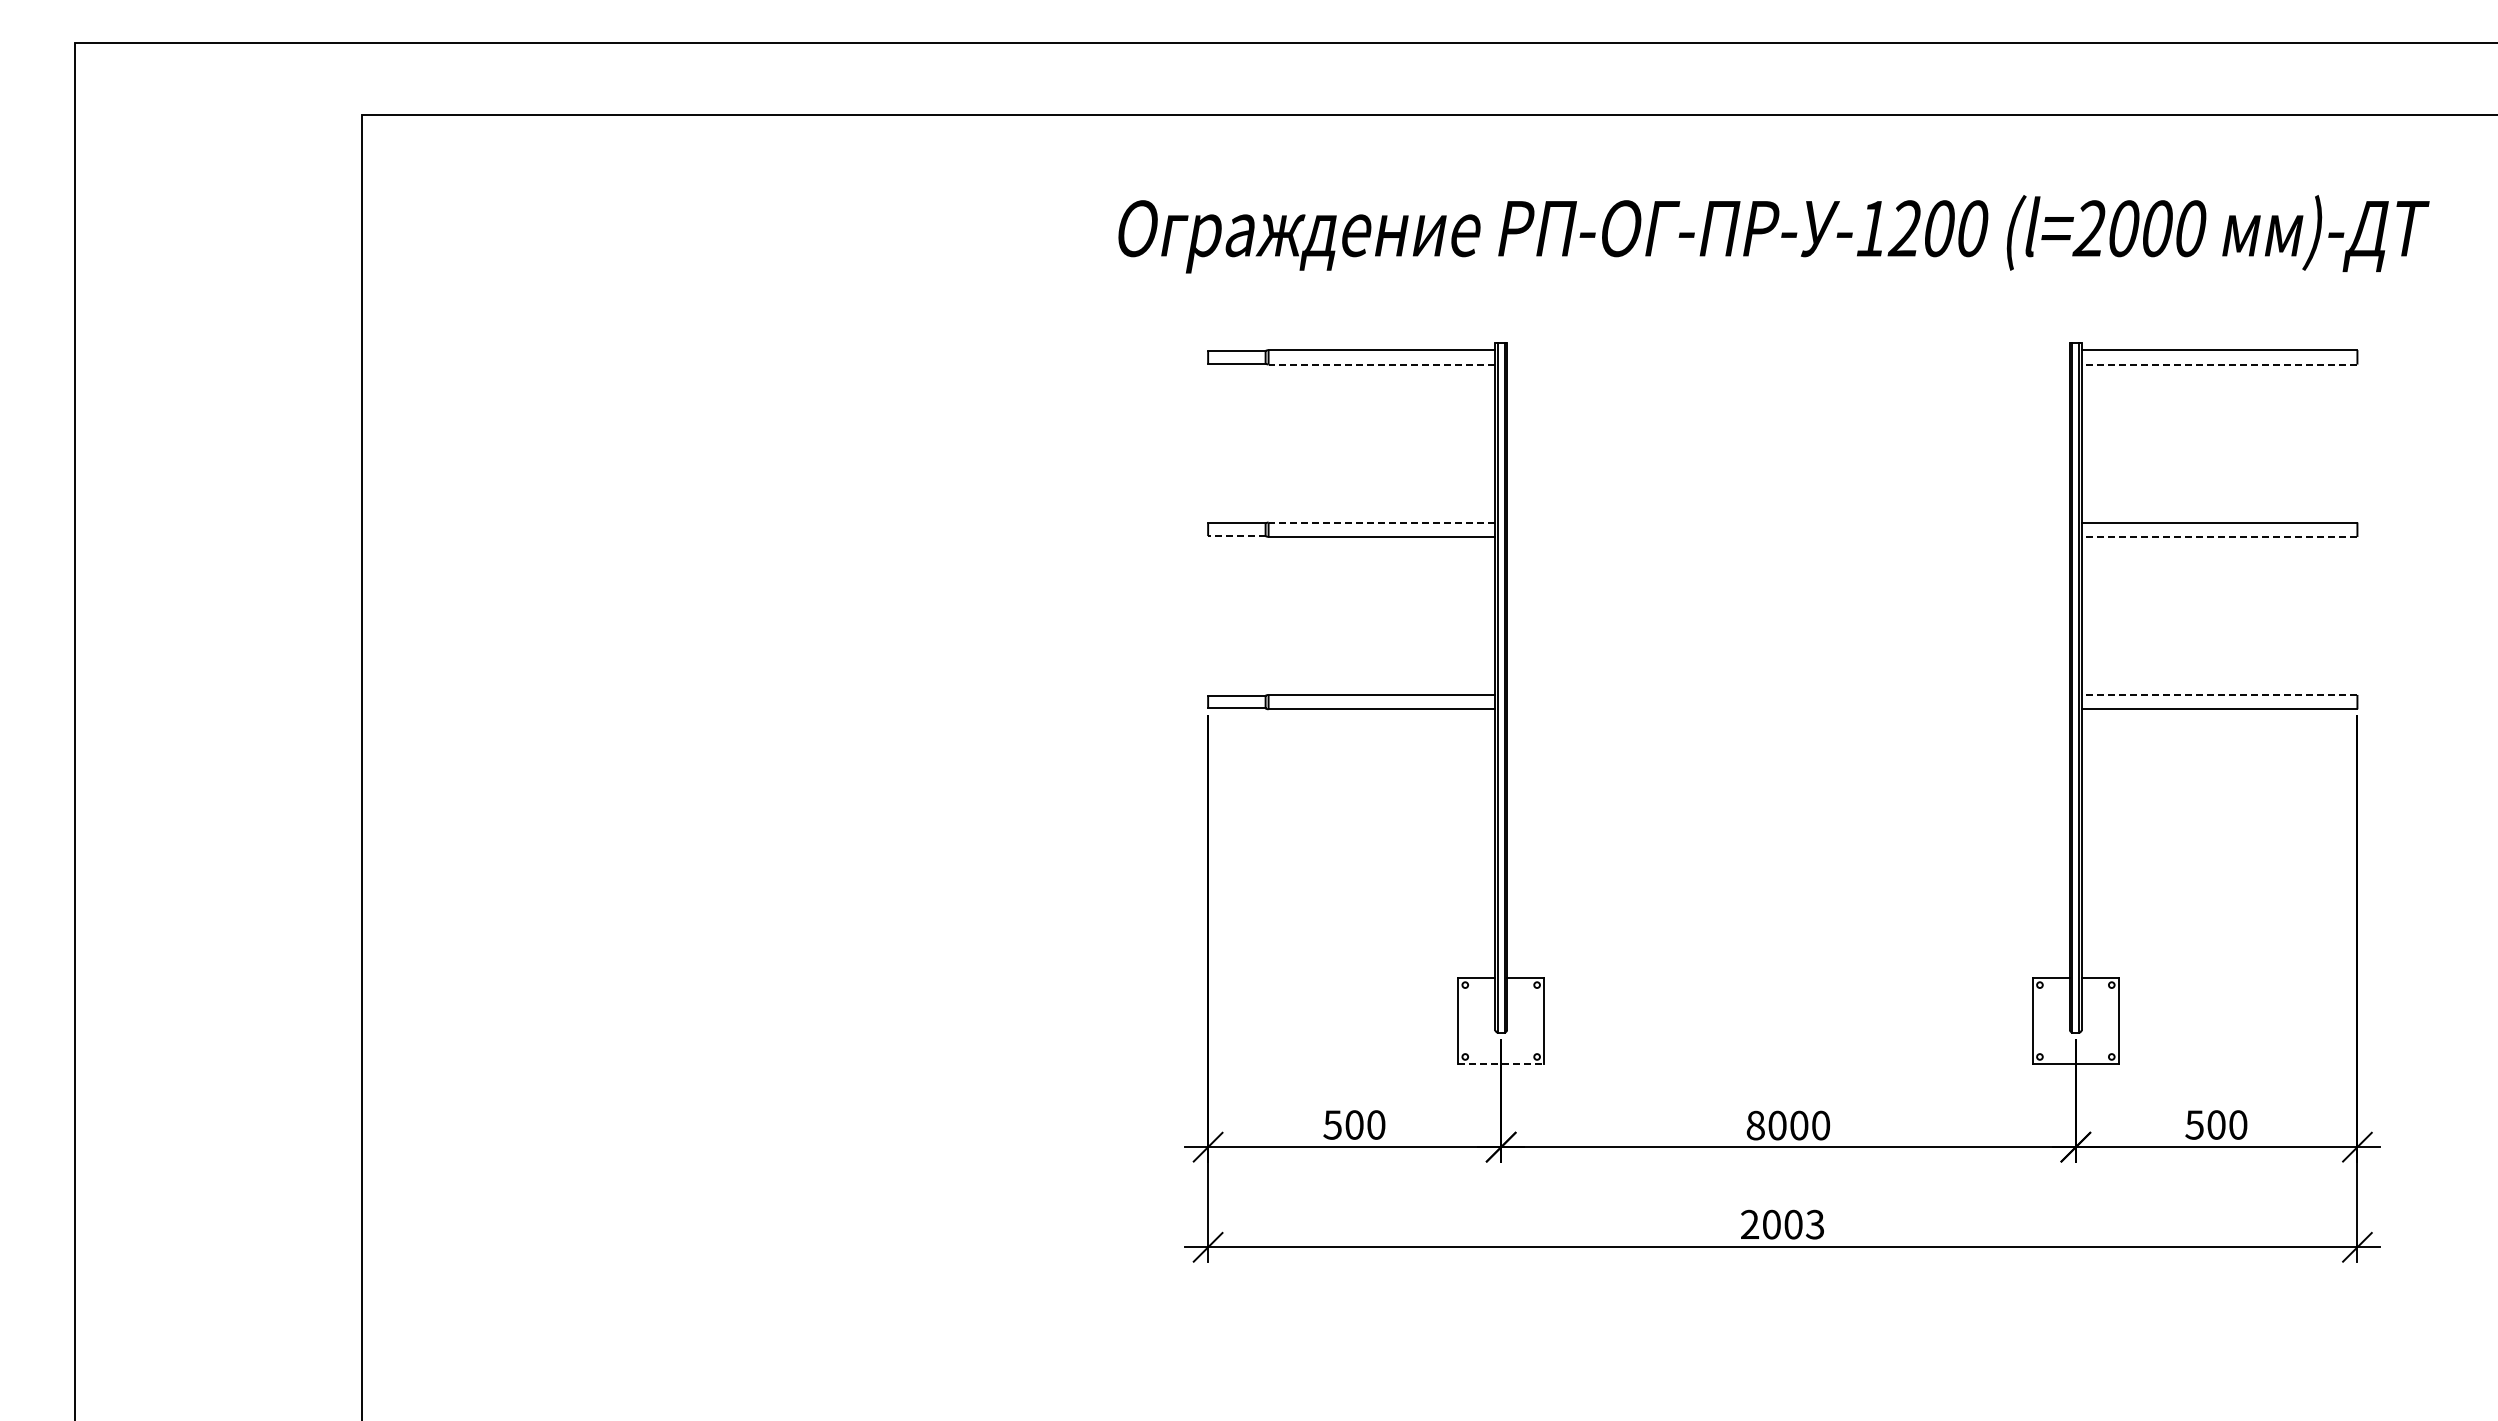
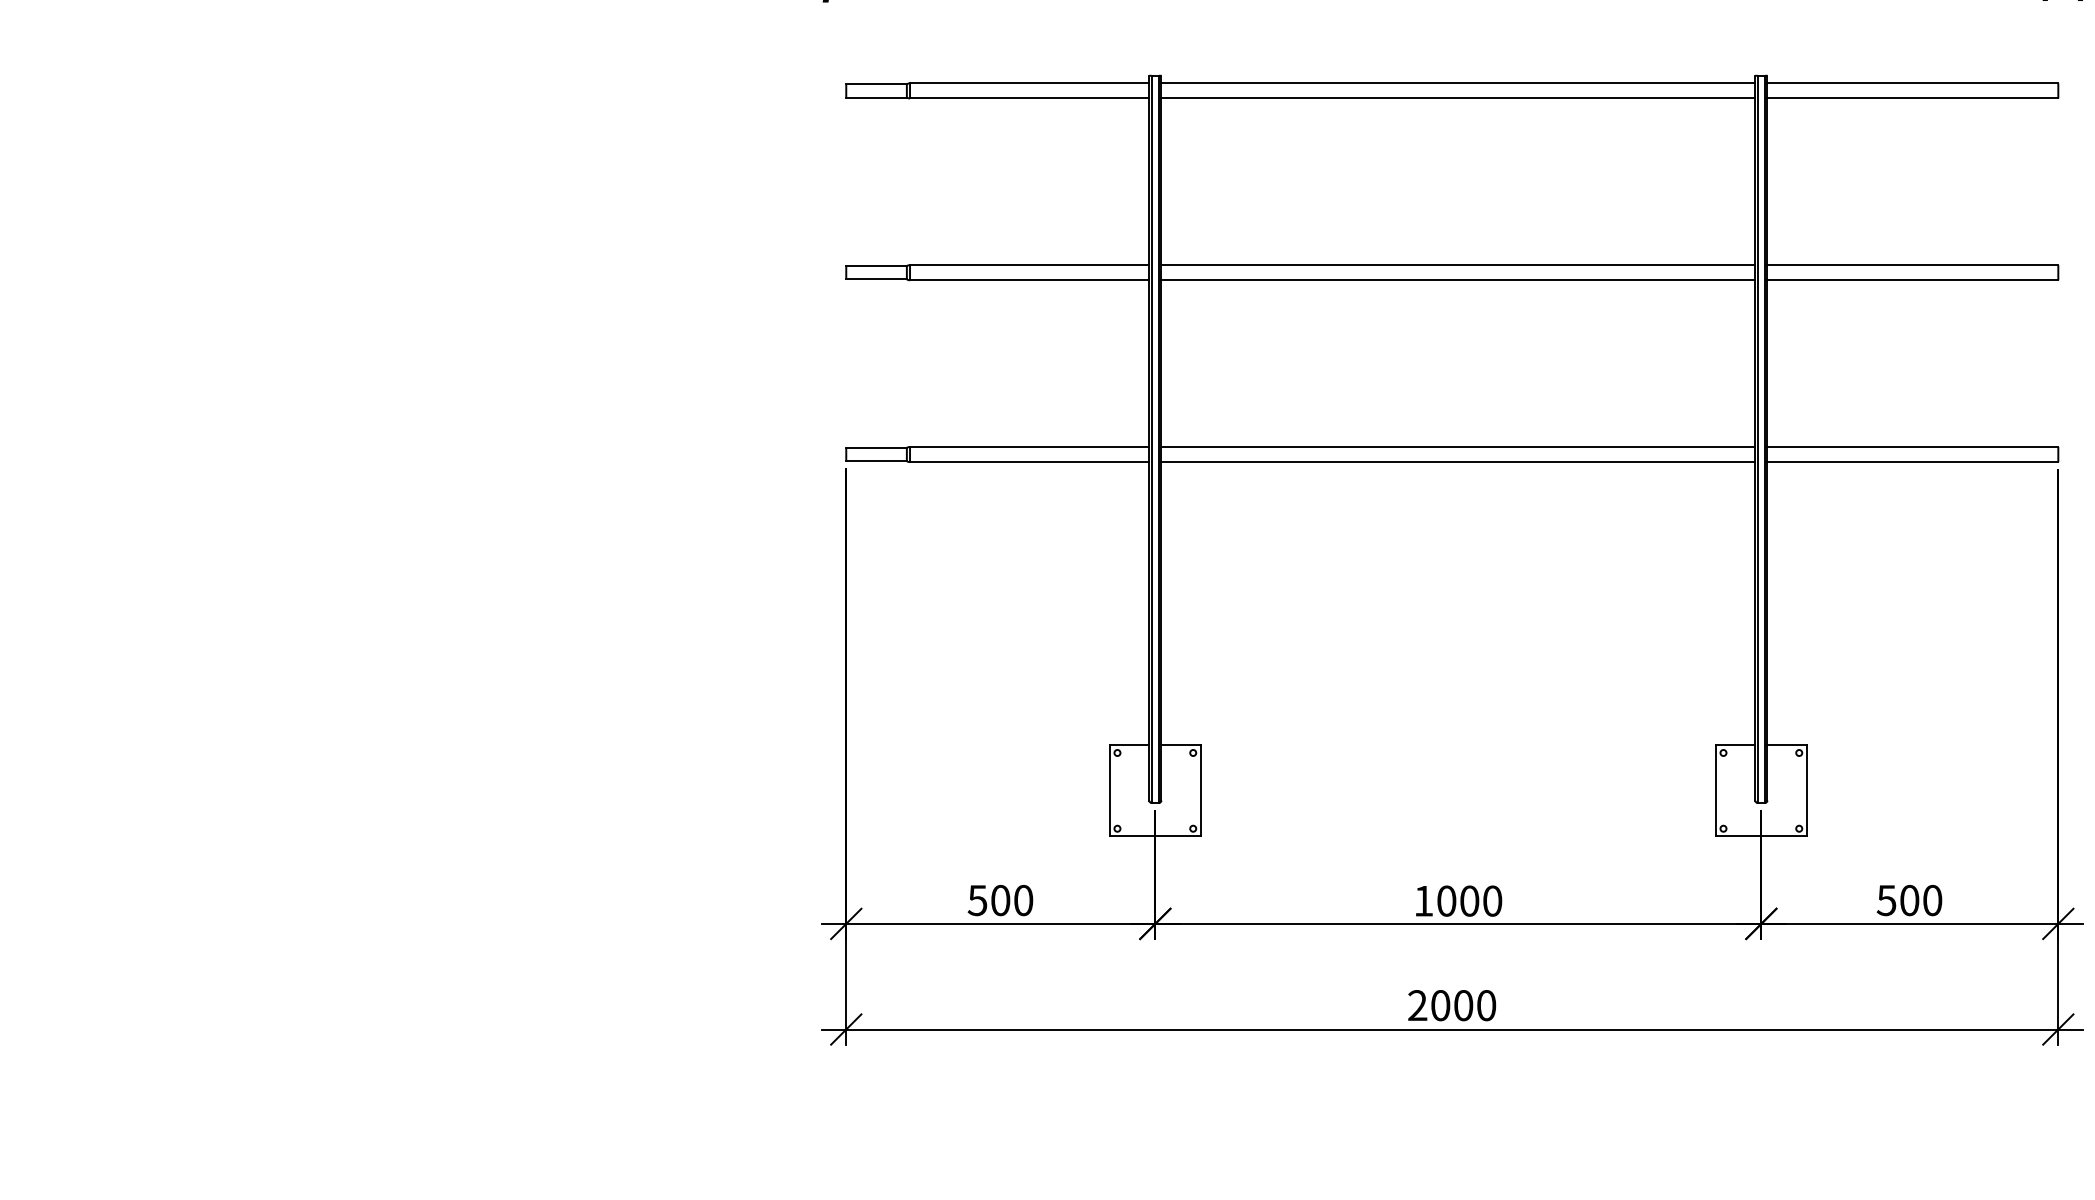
line: (1788, 350) -> (1458, 83), added
line: (1381, 364) -> (1029, 98), dashed -> solid
line: (1788, 364) -> (1458, 98), added
line: (2219, 364) -> (1912, 98), dashed -> solid
line: (1381, 522) -> (1029, 265), dashed -> solid
line: (1788, 522) -> (1458, 265), added
line: (1236, 536) -> (876, 279), dashed -> solid
line: (1788, 536) -> (1458, 279), added
line: (2219, 536) -> (1912, 279), dashed -> solid
line: (1788, 694) -> (1458, 446), added
line: (2219, 694) -> (1912, 446), dashed -> solid
line: (1788, 709) -> (1458, 462), added
line: (1501, 1064) -> (1155, 836), dashed -> solid
text: (1755, 1125) -> (1423, 901), 8000 -> 1000
text: (1814, 1224) -> (1485, 1005), 2003 -> 2000

